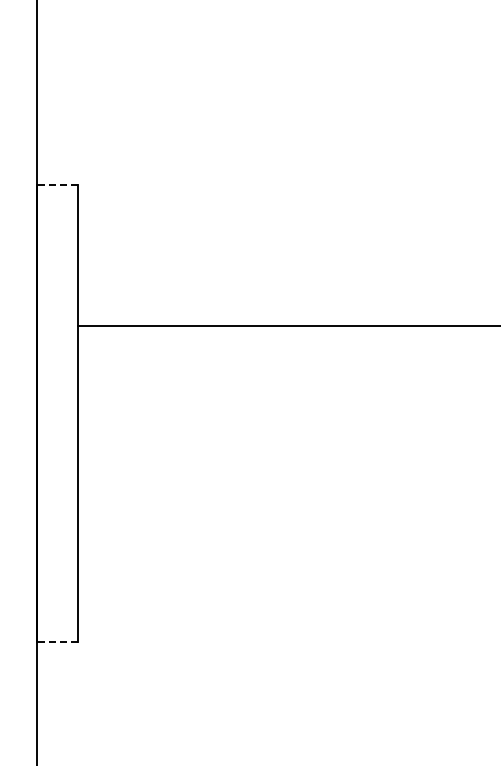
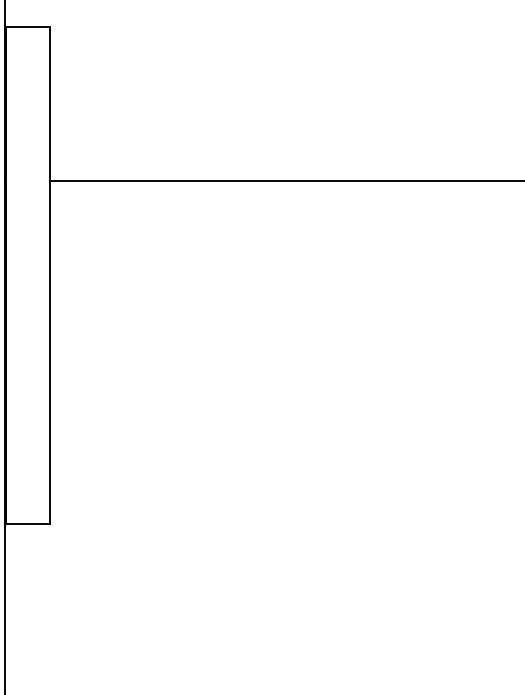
line: (56, 185) -> (26, 27), dashed -> solid
line: (56, 641) -> (26, 524), dashed -> solid

